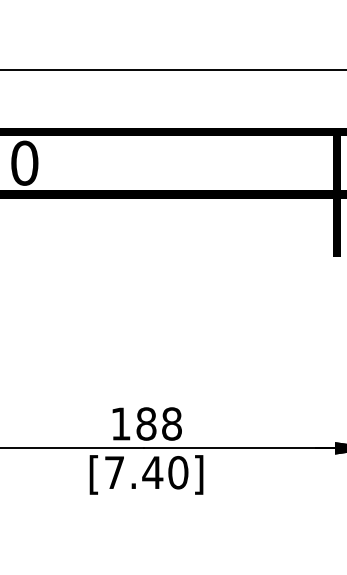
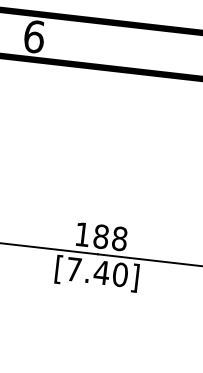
text: (24, 162) -> (34, 36), 0 -> 6

